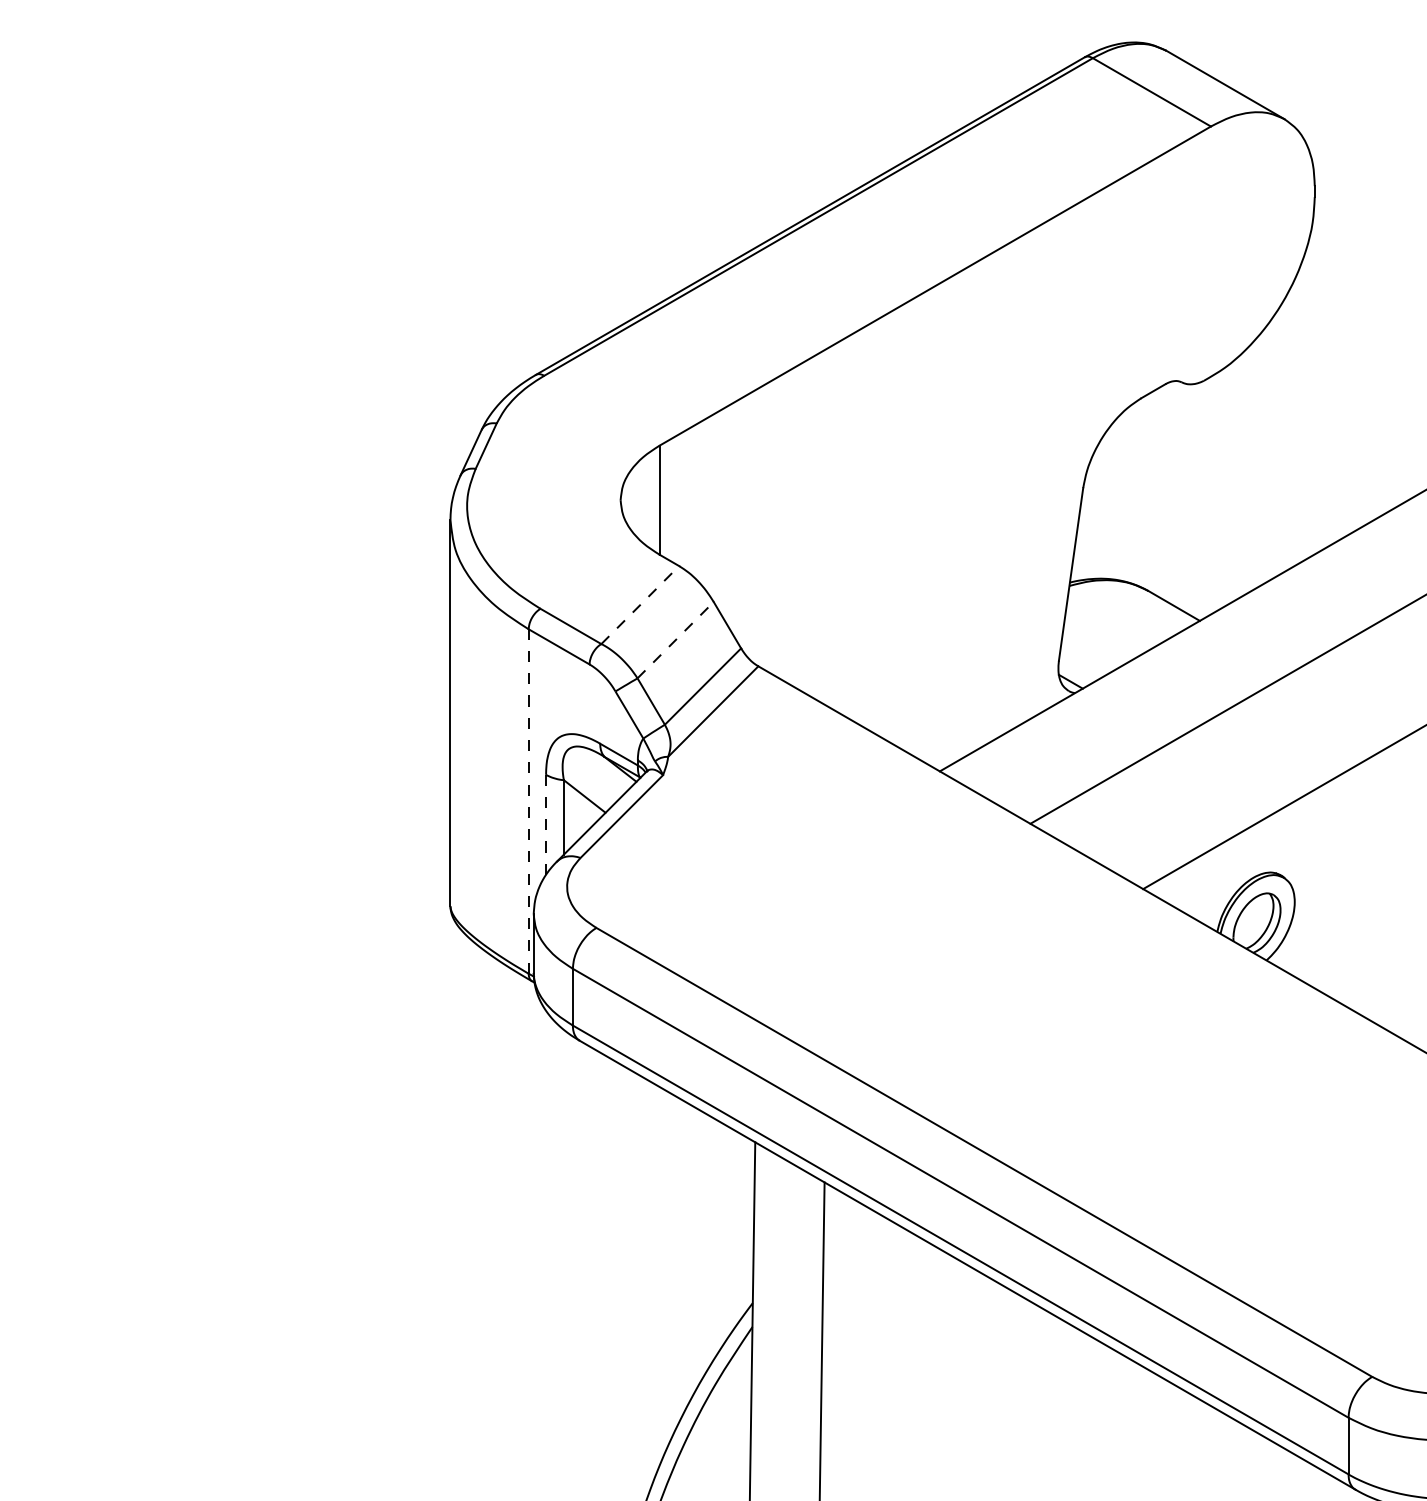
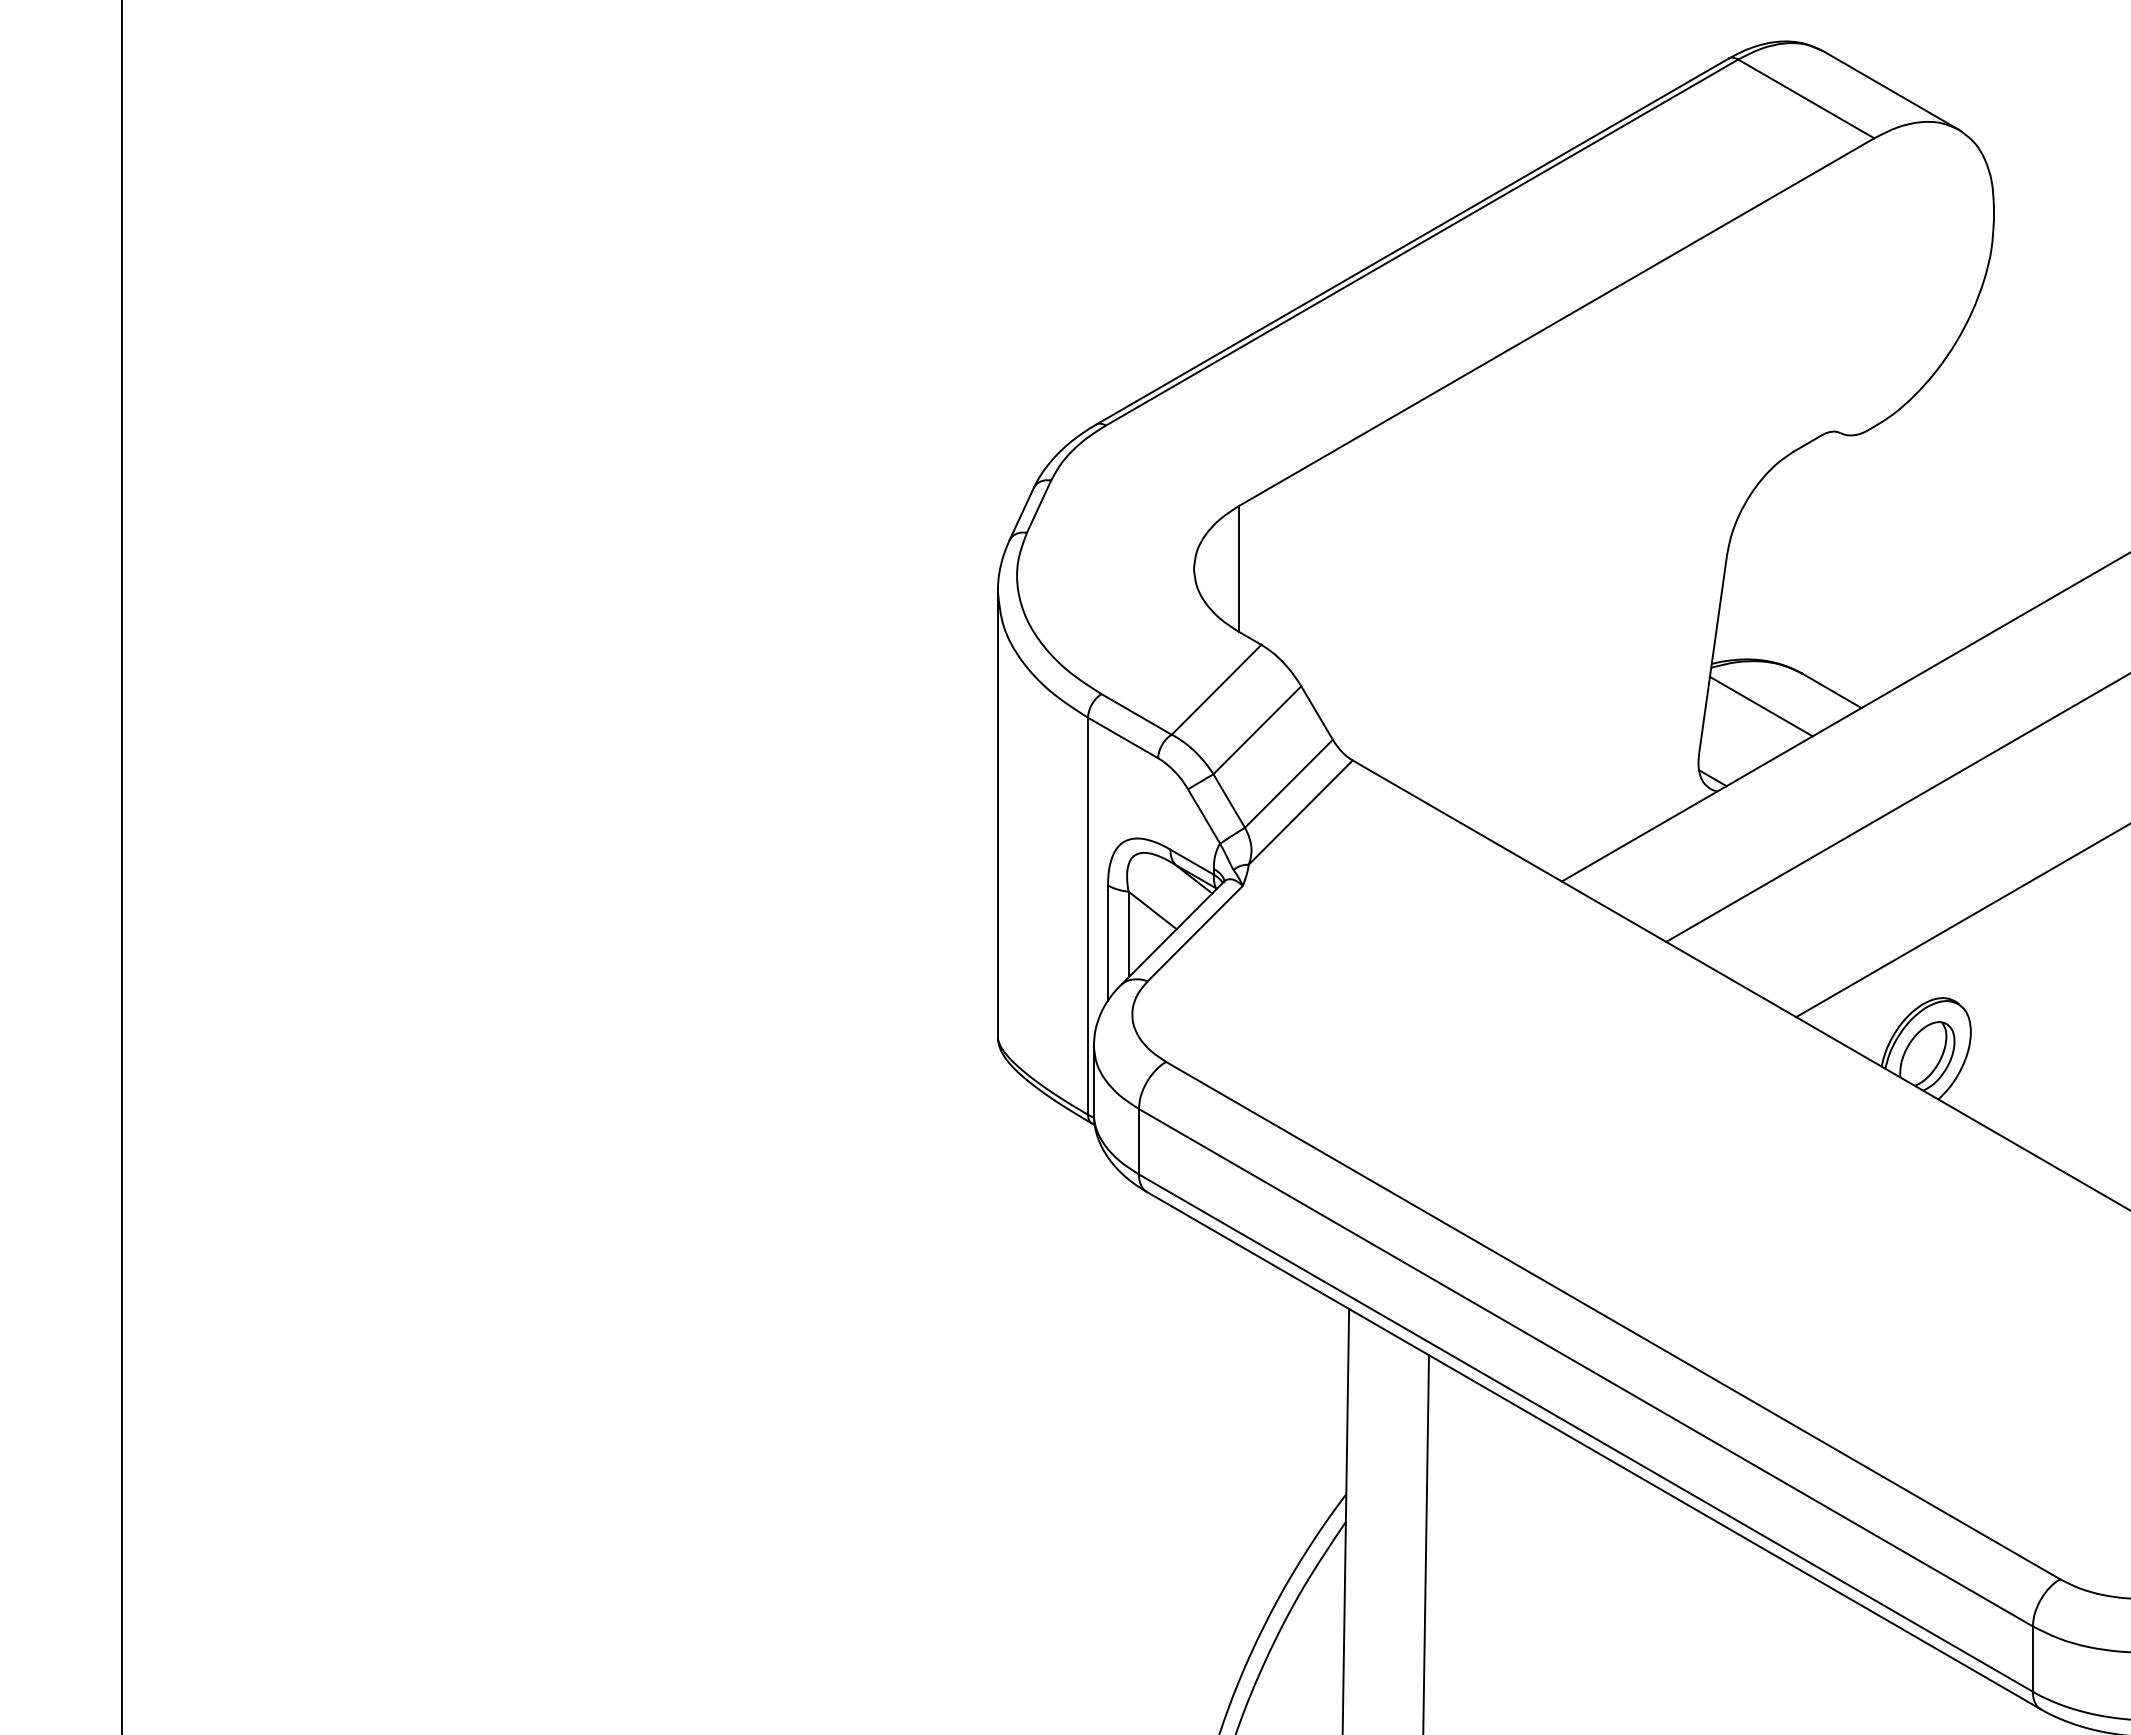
line: (640, 604) -> (1216, 689), dashed -> solid
line: (1112, 619) -> (1760, 706), added
line: (675, 639) -> (1257, 729), dashed -> solid
line: (529, 800) -> (1088, 915), dashed -> solid
line: (546, 825) -> (1108, 943), dashed -> solid

